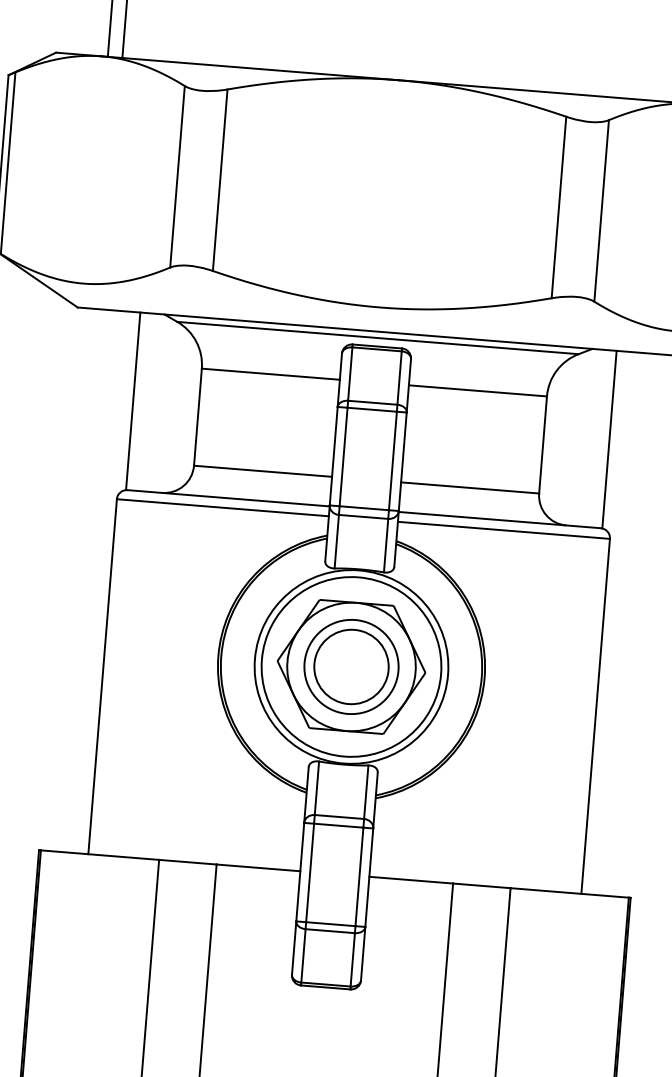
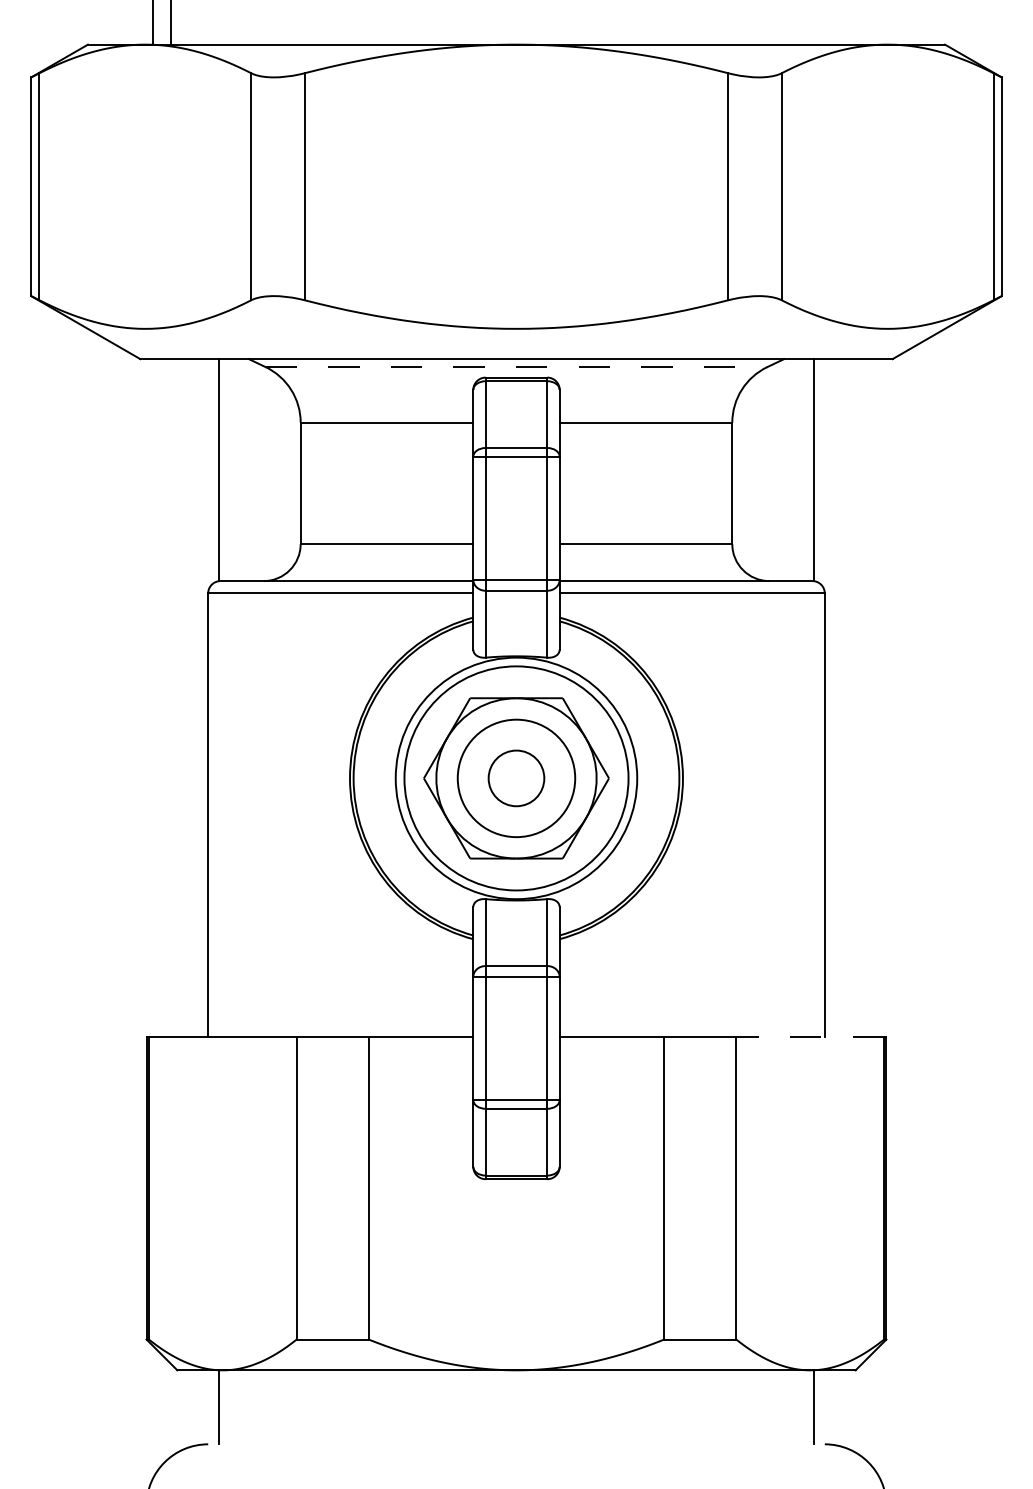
line: (377, 338) -> (516, 367), solid -> dashed
circle: (351, 667) -> (516, 778), size x0.6
line: (569, 893) -> (810, 1037), solid -> dashed

